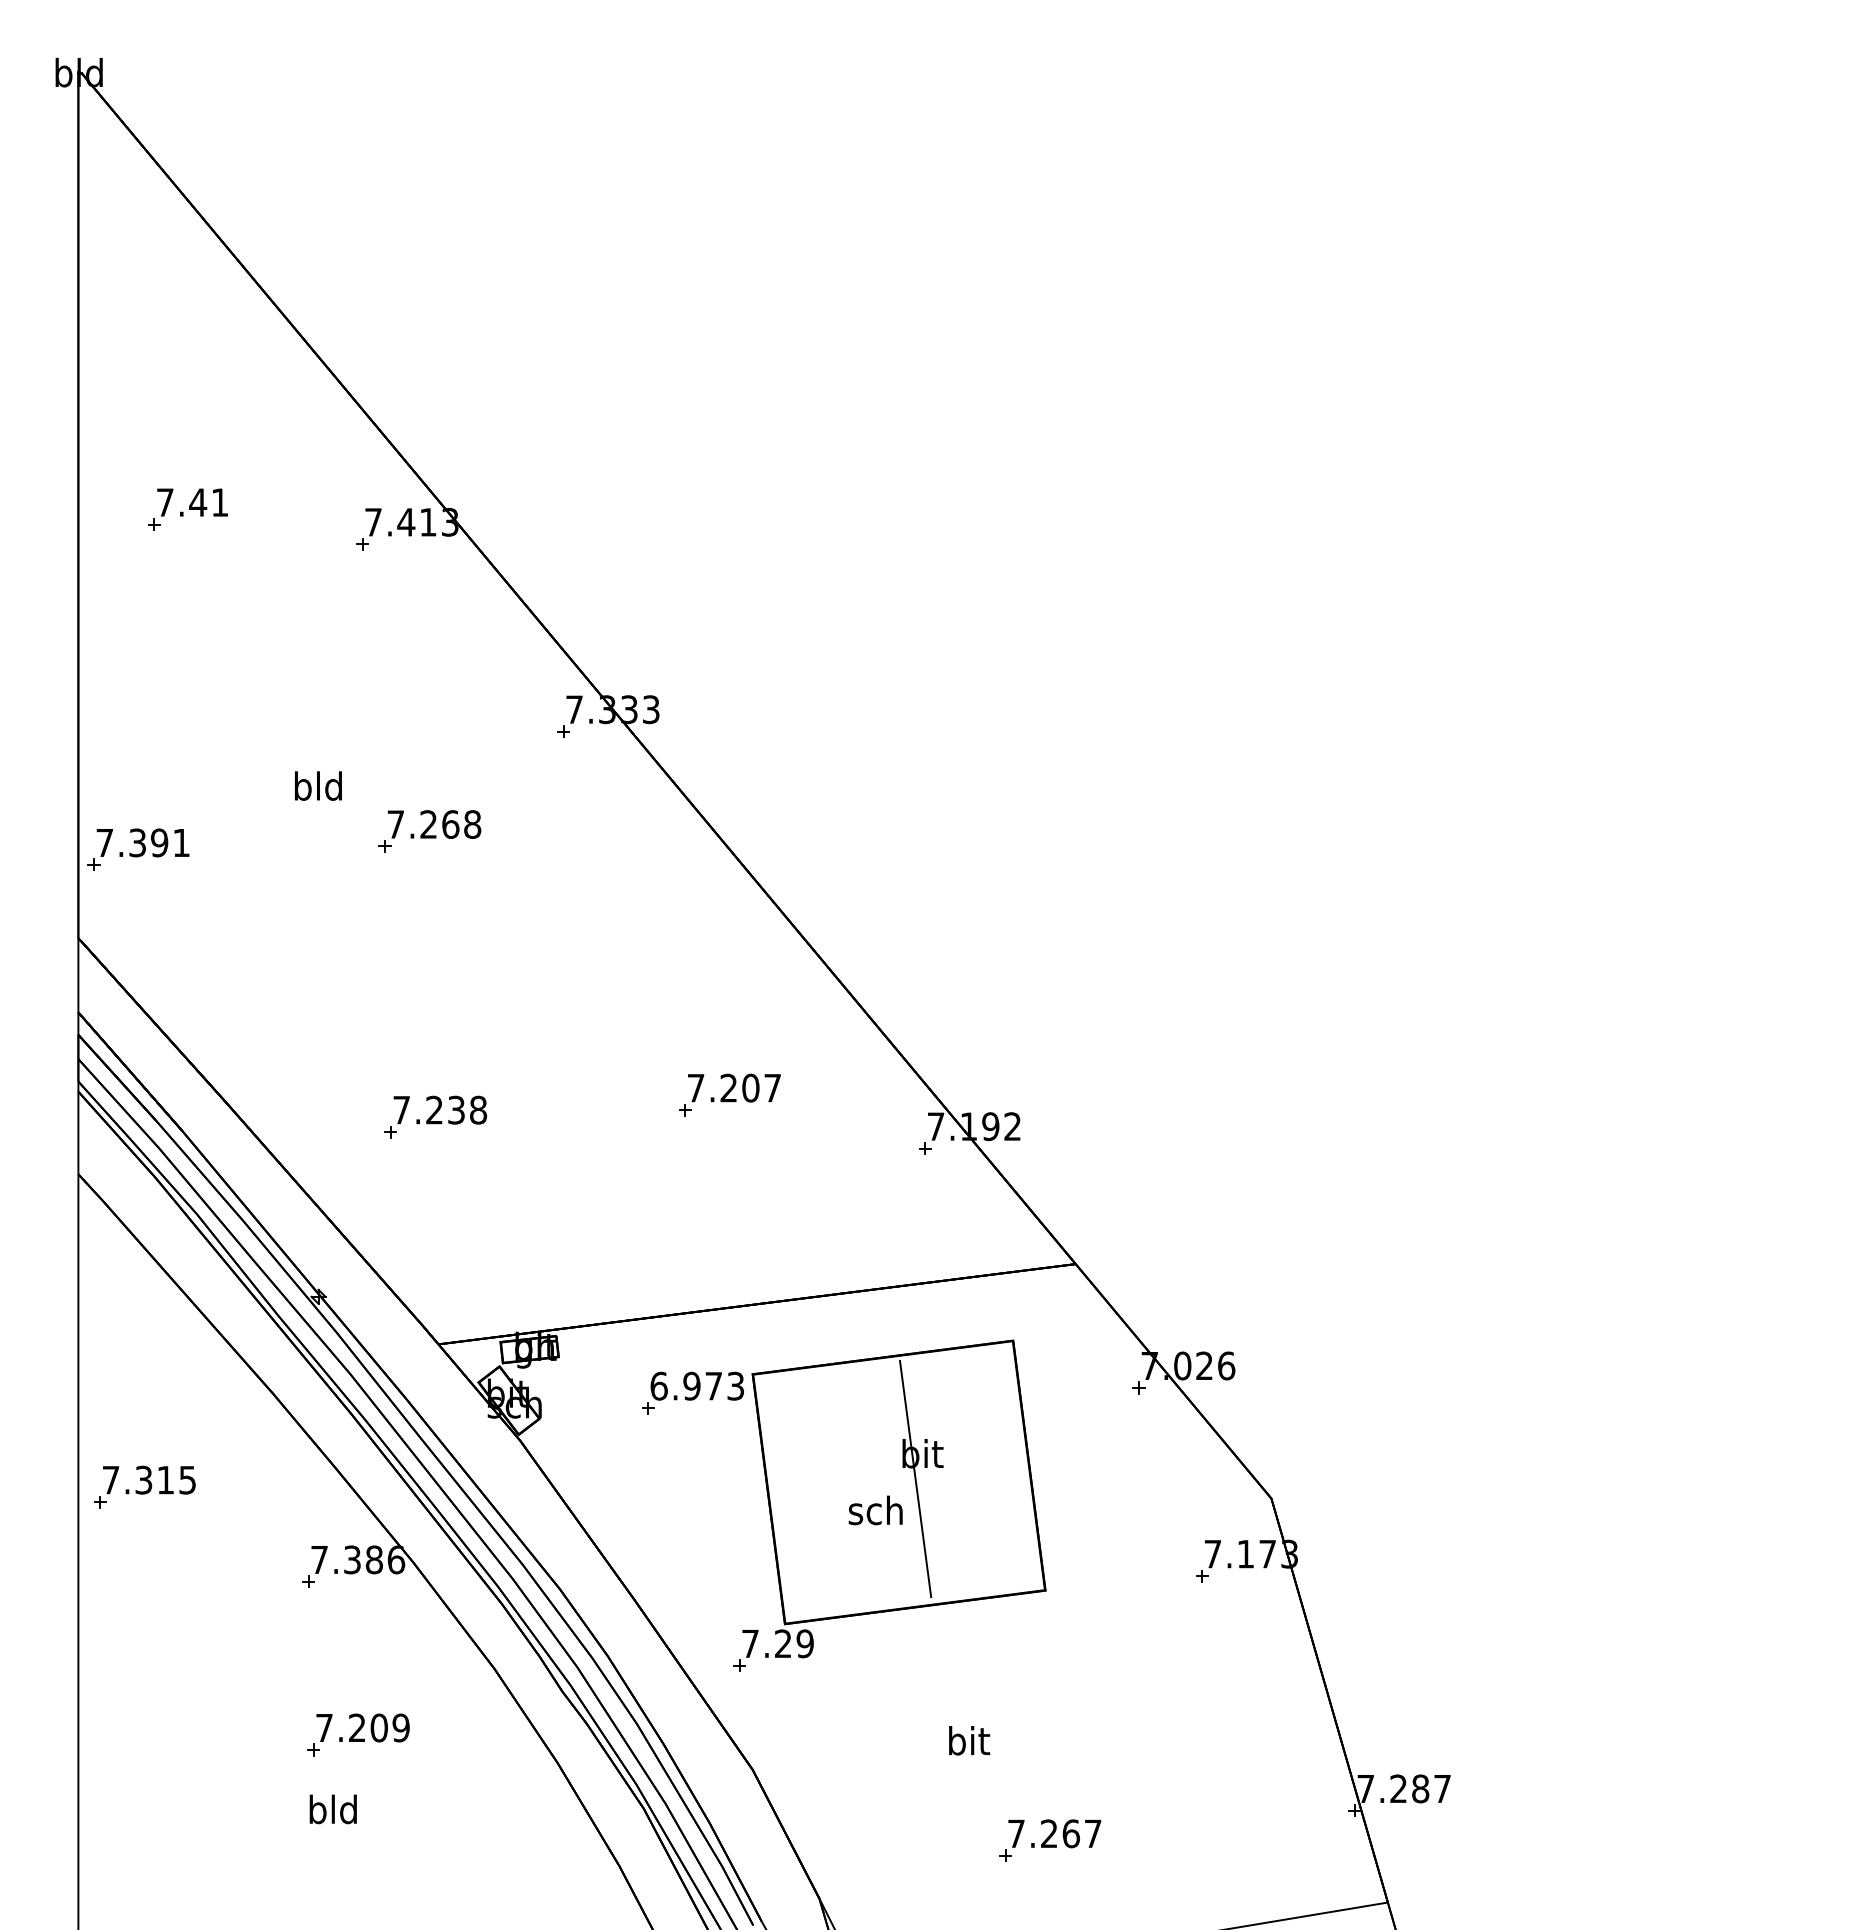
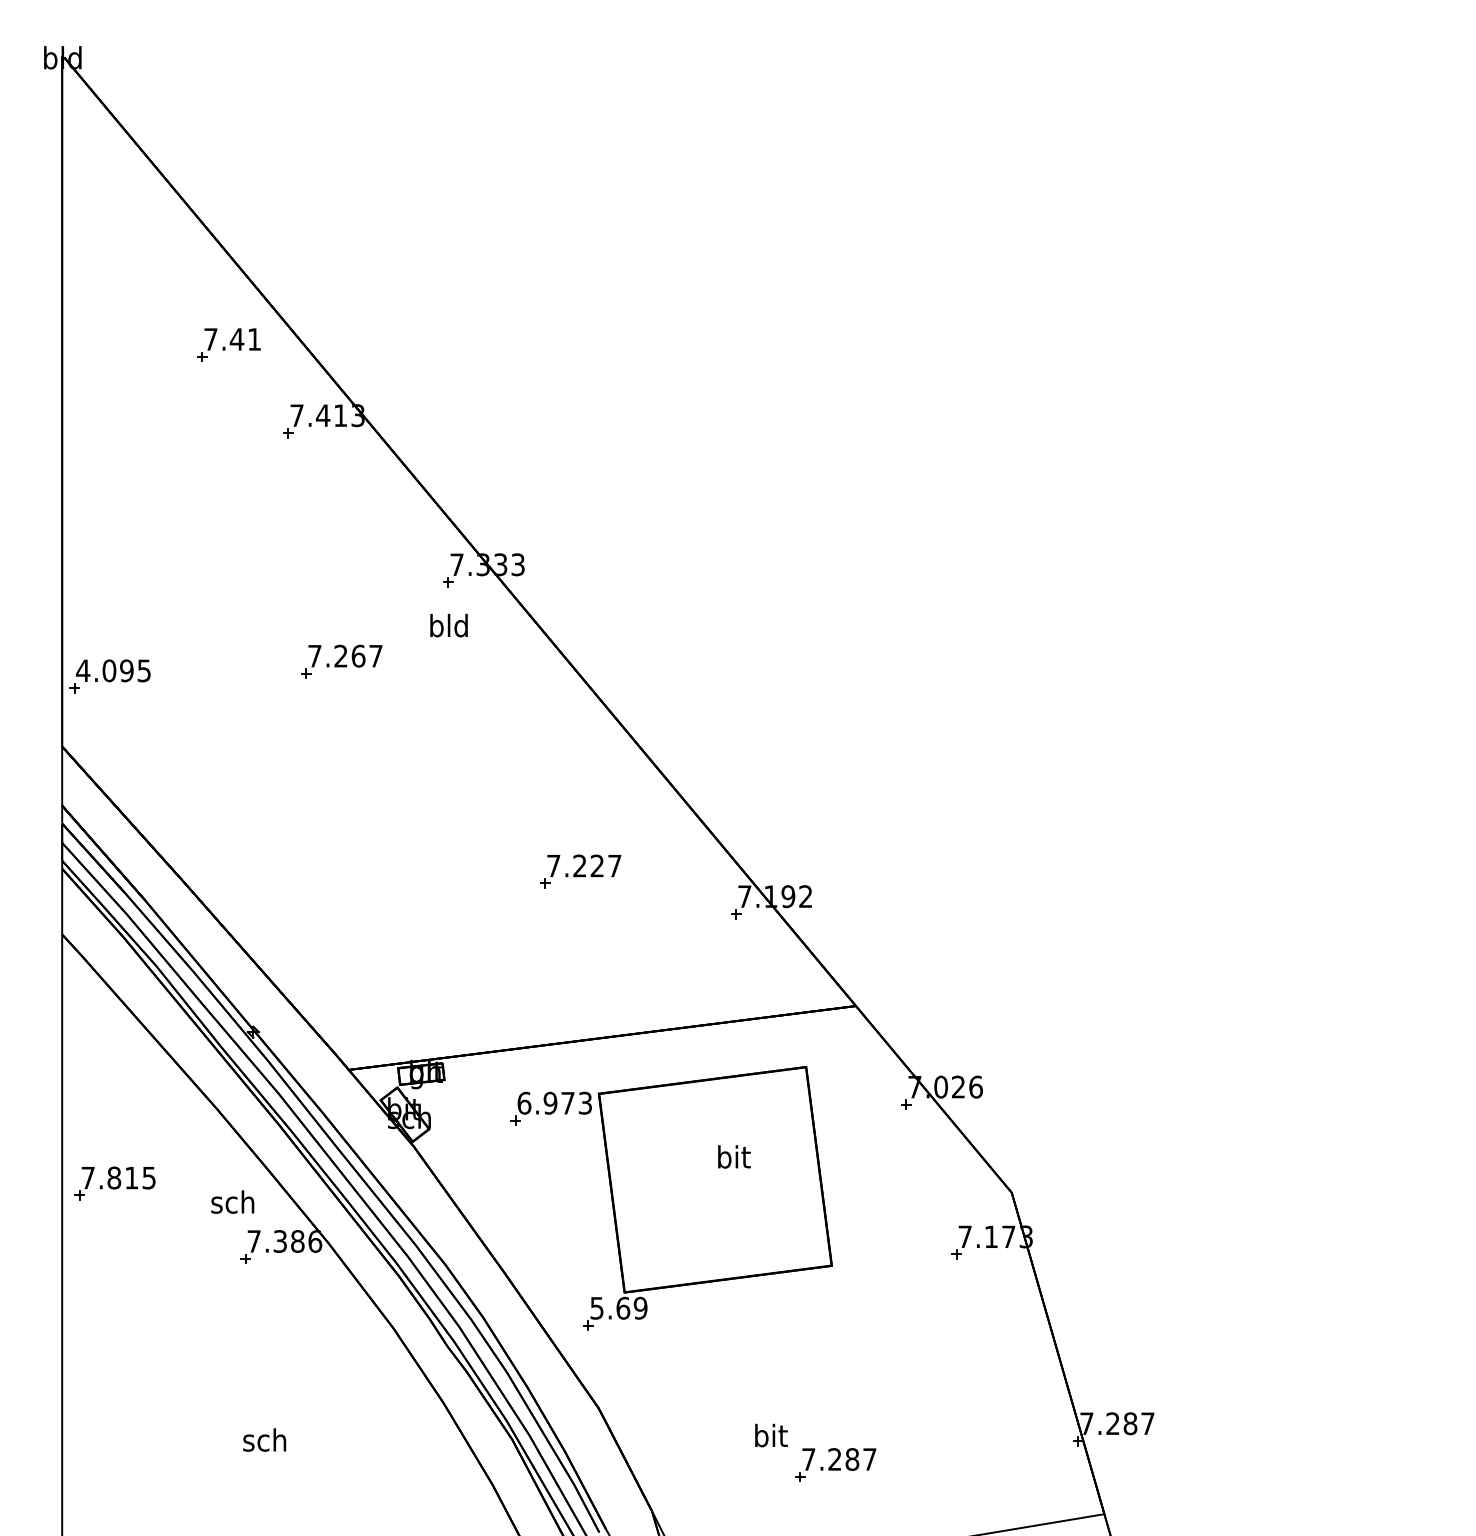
part: (187, 509) -> (228, 344), moved
text: (318, 785) -> (449, 625), moved
text: (472, 824) -> (375, 656), 7.268 -> 7.267
text: (142, 842) -> (113, 670), 7.391 -> 4.095
text: (750, 1087) -> (597, 865), 7.207 -> 7.227
part: (435, 1116) -> (346, 888), removed
line: (915, 1478) -> (728, 1176), removed
text: (143, 1479) -> (114, 1177), 7.315 -> 7.815
text: (875, 1510) -> (232, 1202), moved
text: (767, 1643) -> (610, 1308), 7.29 -> 5.69
part: (358, 1734) -> (285, 1380), removed
text: (969, 1740) -> (771, 1435), moved
text: (332, 1809) -> (264, 1440), bld -> sch
text: (1071, 1833) -> (852, 1459), 7.267 -> 7.287

